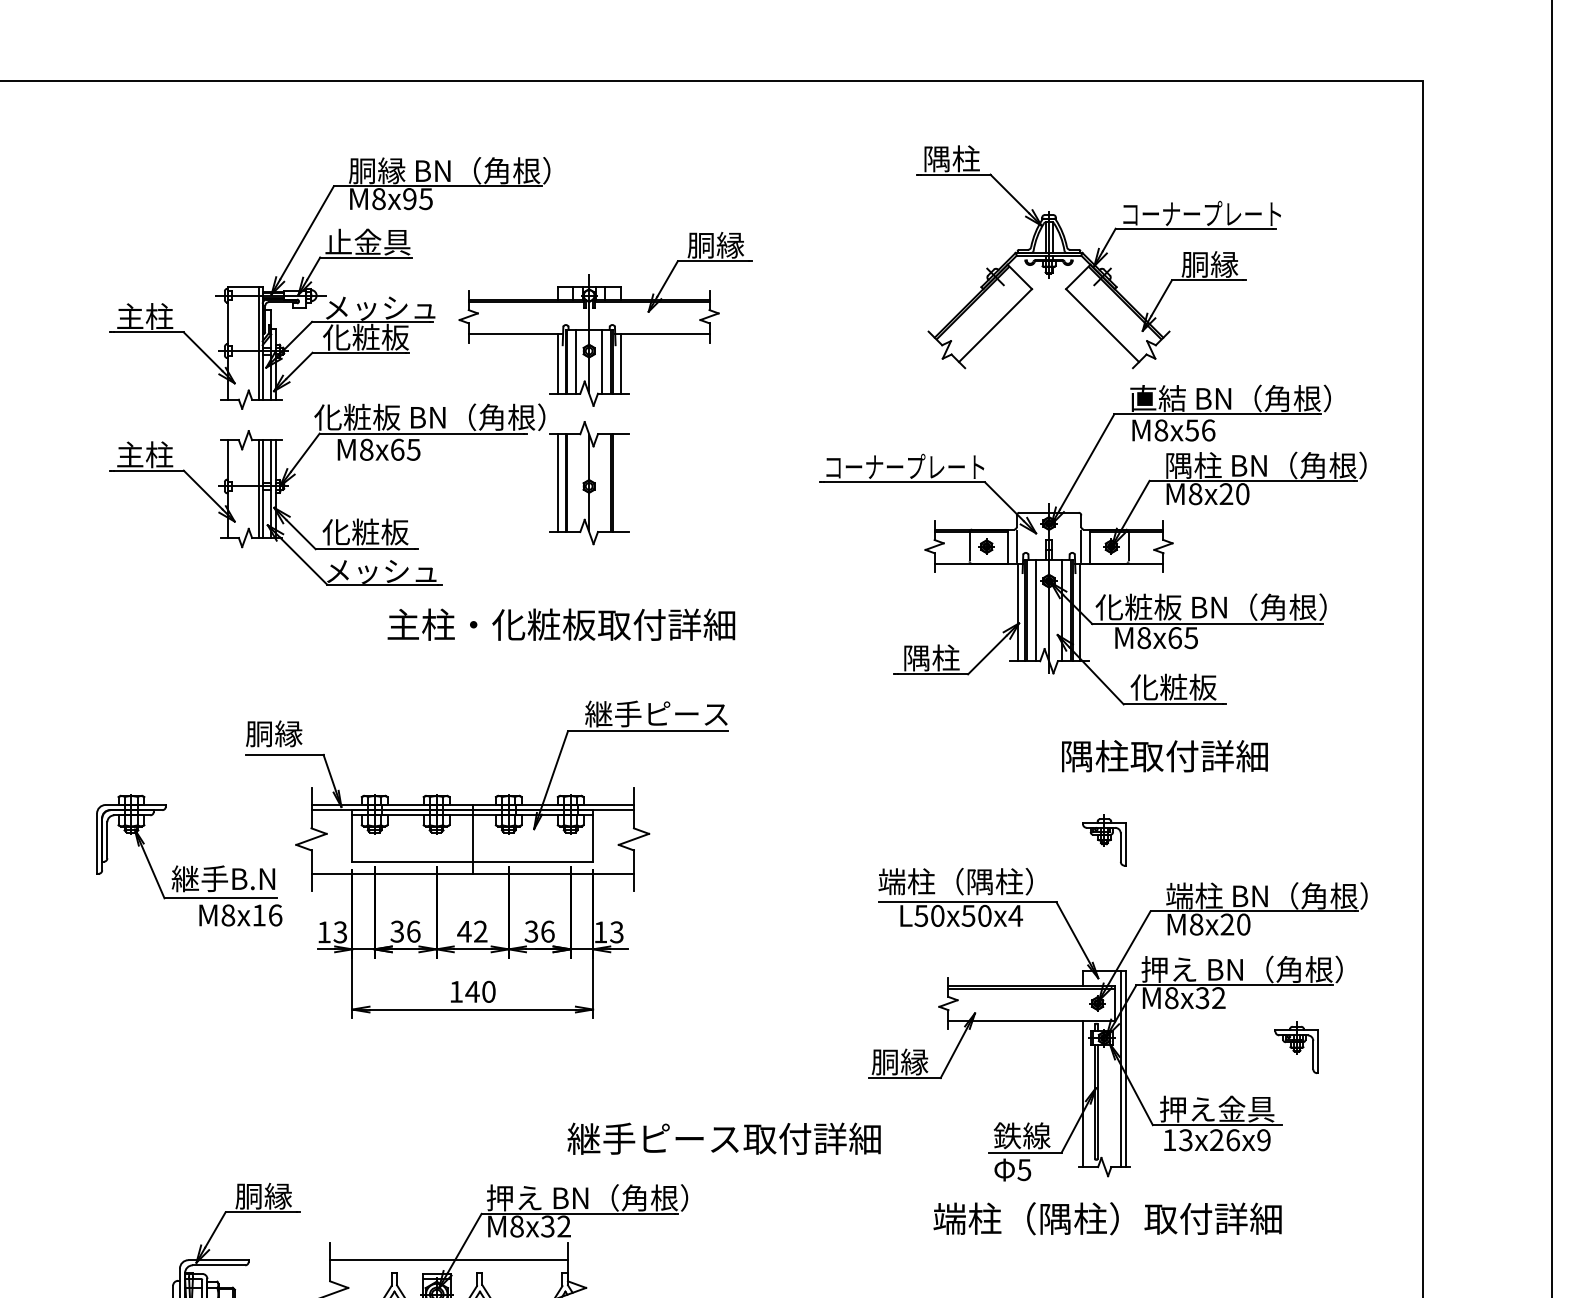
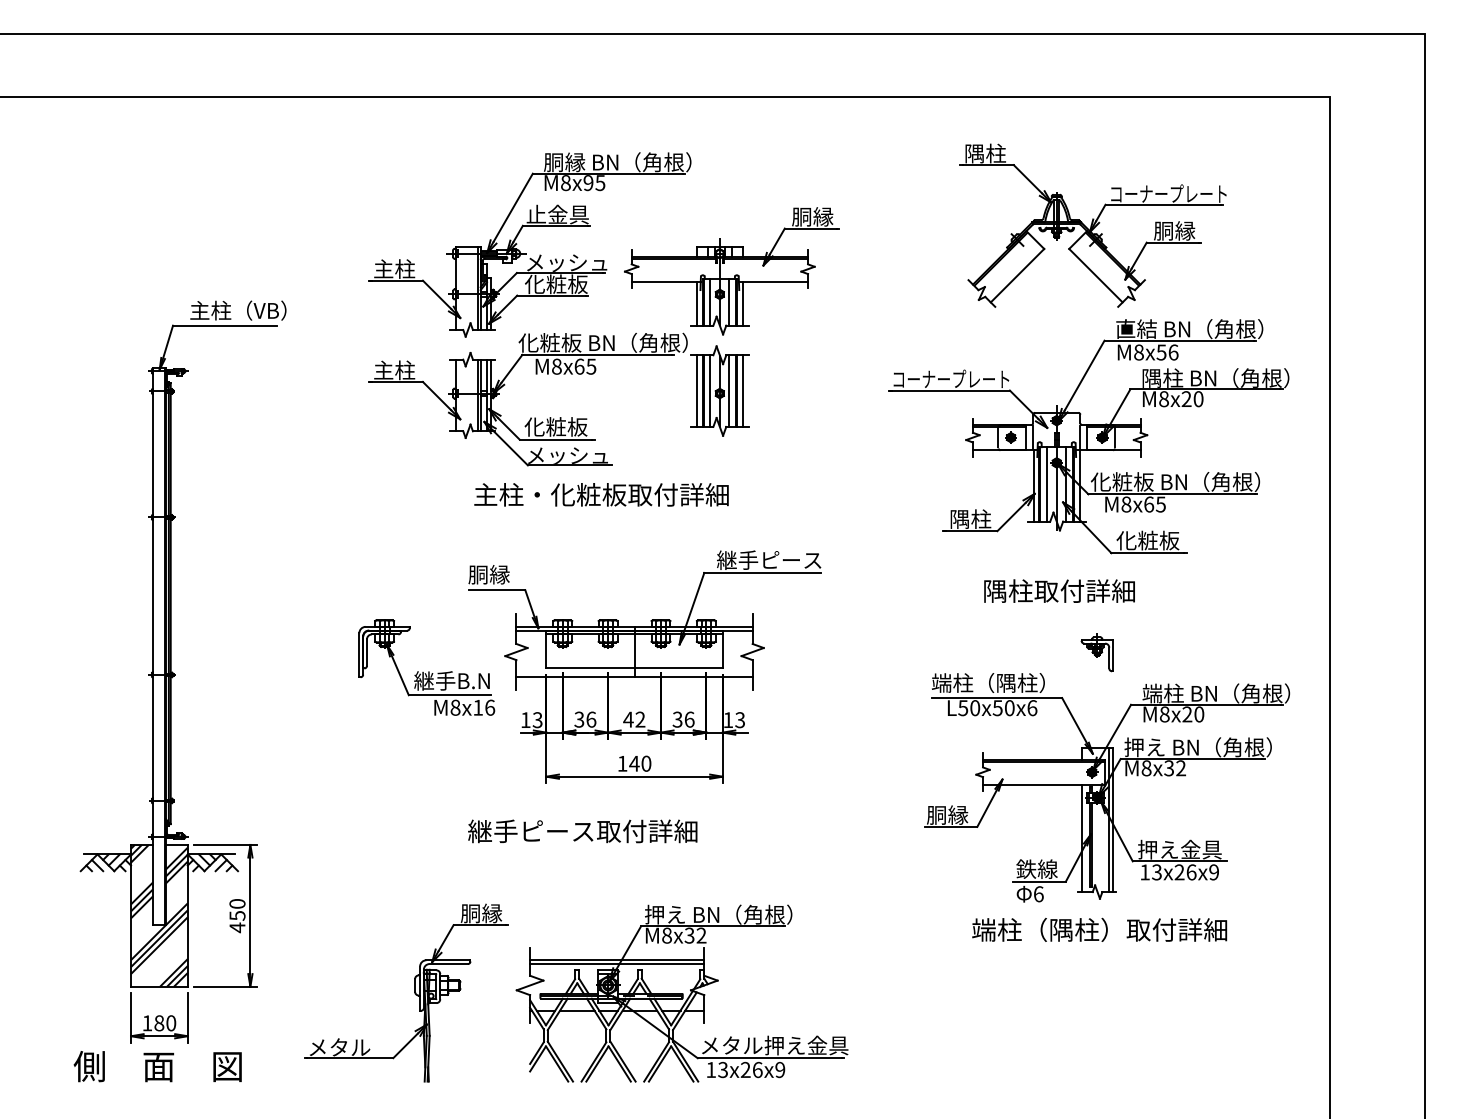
line: (576, 482) -> (710, 390), added
line: (602, 482) -> (729, 390), added
line: (620, 482) -> (742, 390), added
text: (561, 624) -> (601, 494), moved
text: (1164, 755) -> (1059, 590), moved
text: (1015, 916) -> (1032, 708), L50x50x4 -> L50x50x6
part: (1295, 1047) -> (1237, 804), removed
text: (723, 1138) -> (582, 831), moved
text: (1024, 1170) -> (1038, 894), 5 -> 6
line: (449, 1265) -> (617, 964), added

